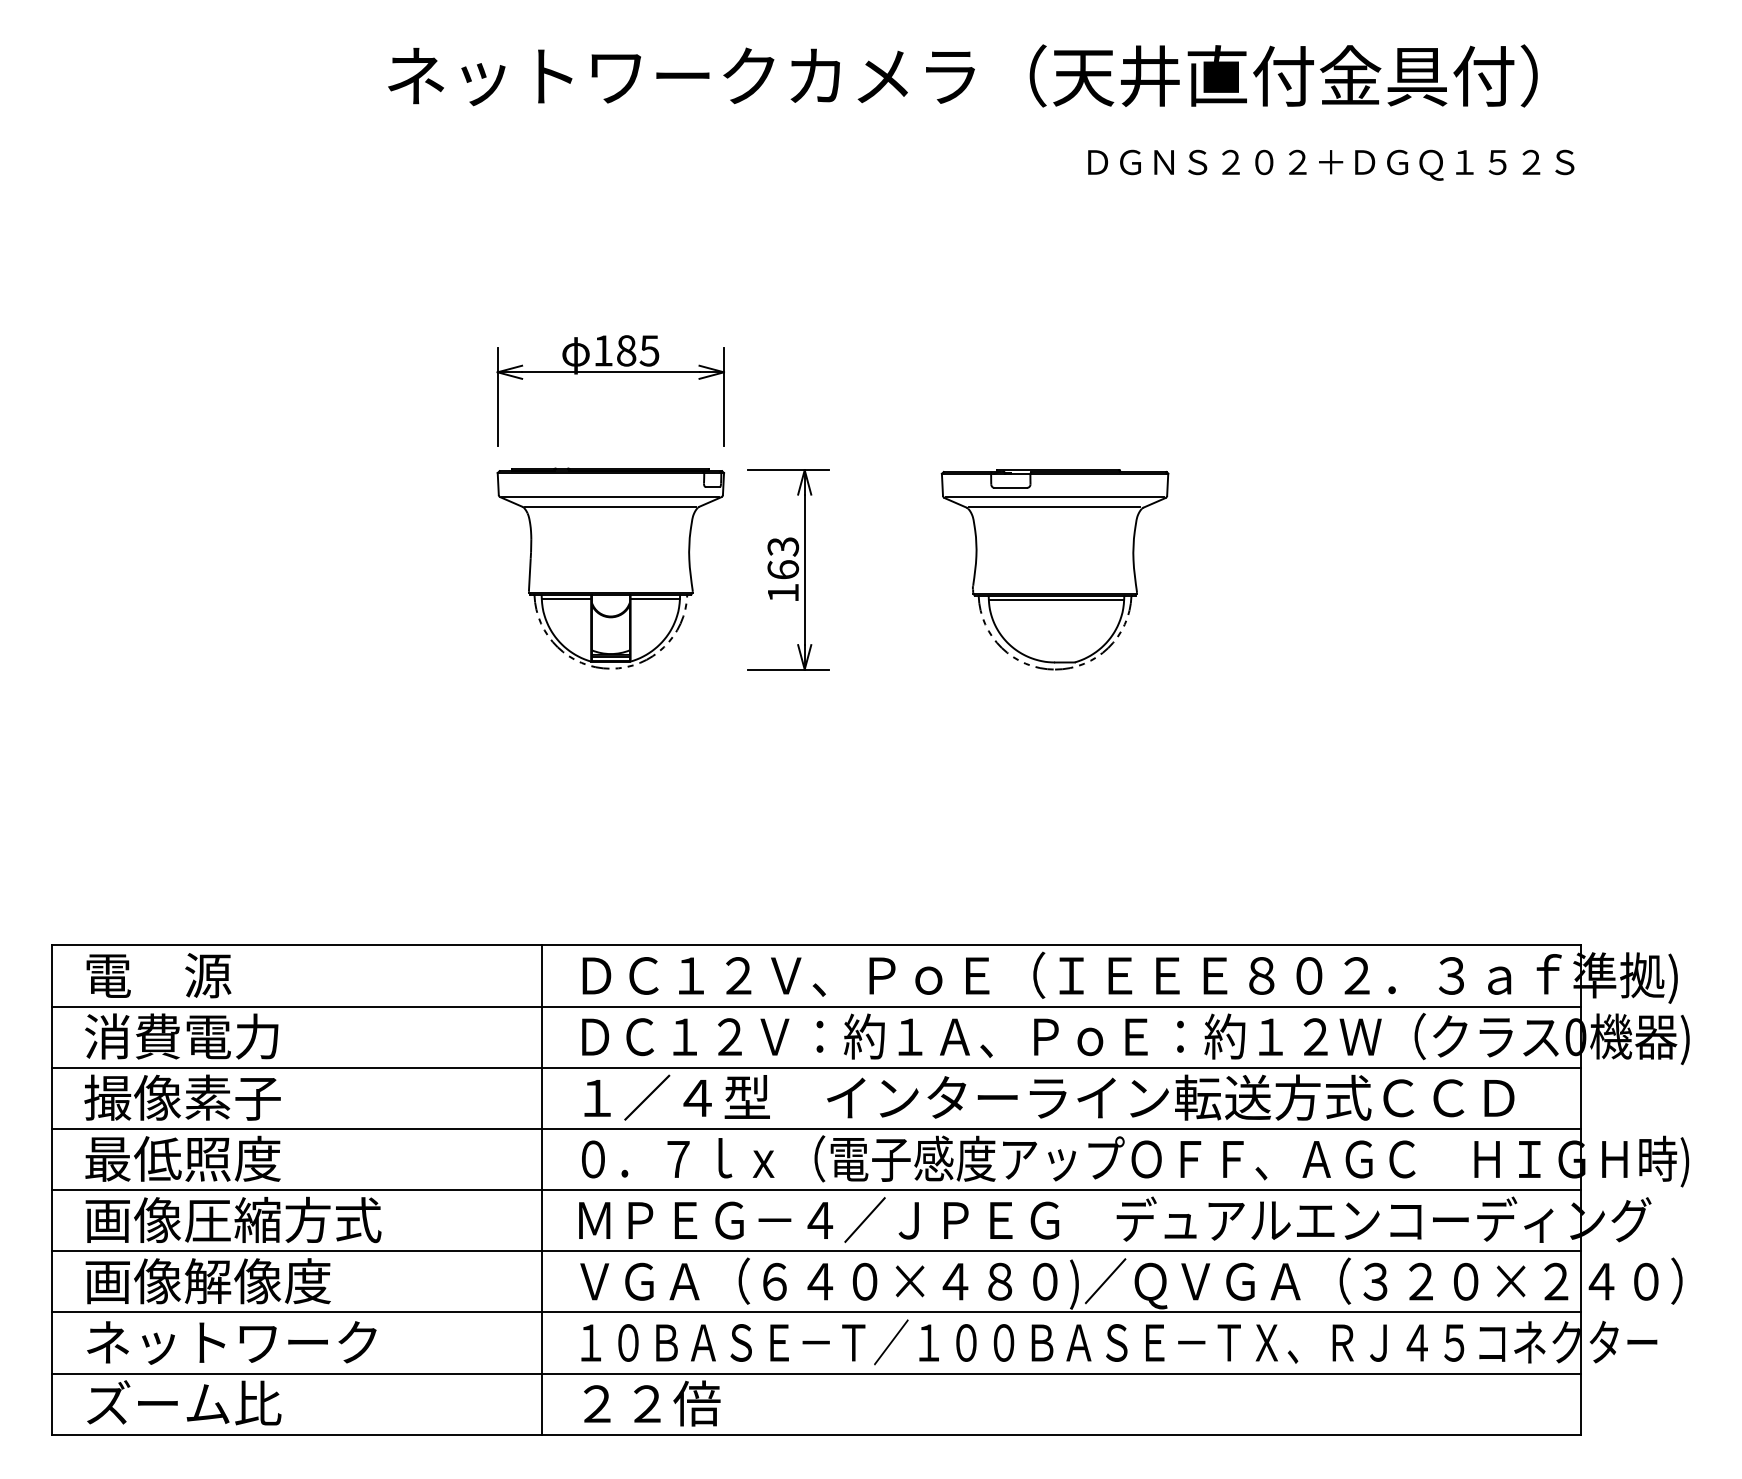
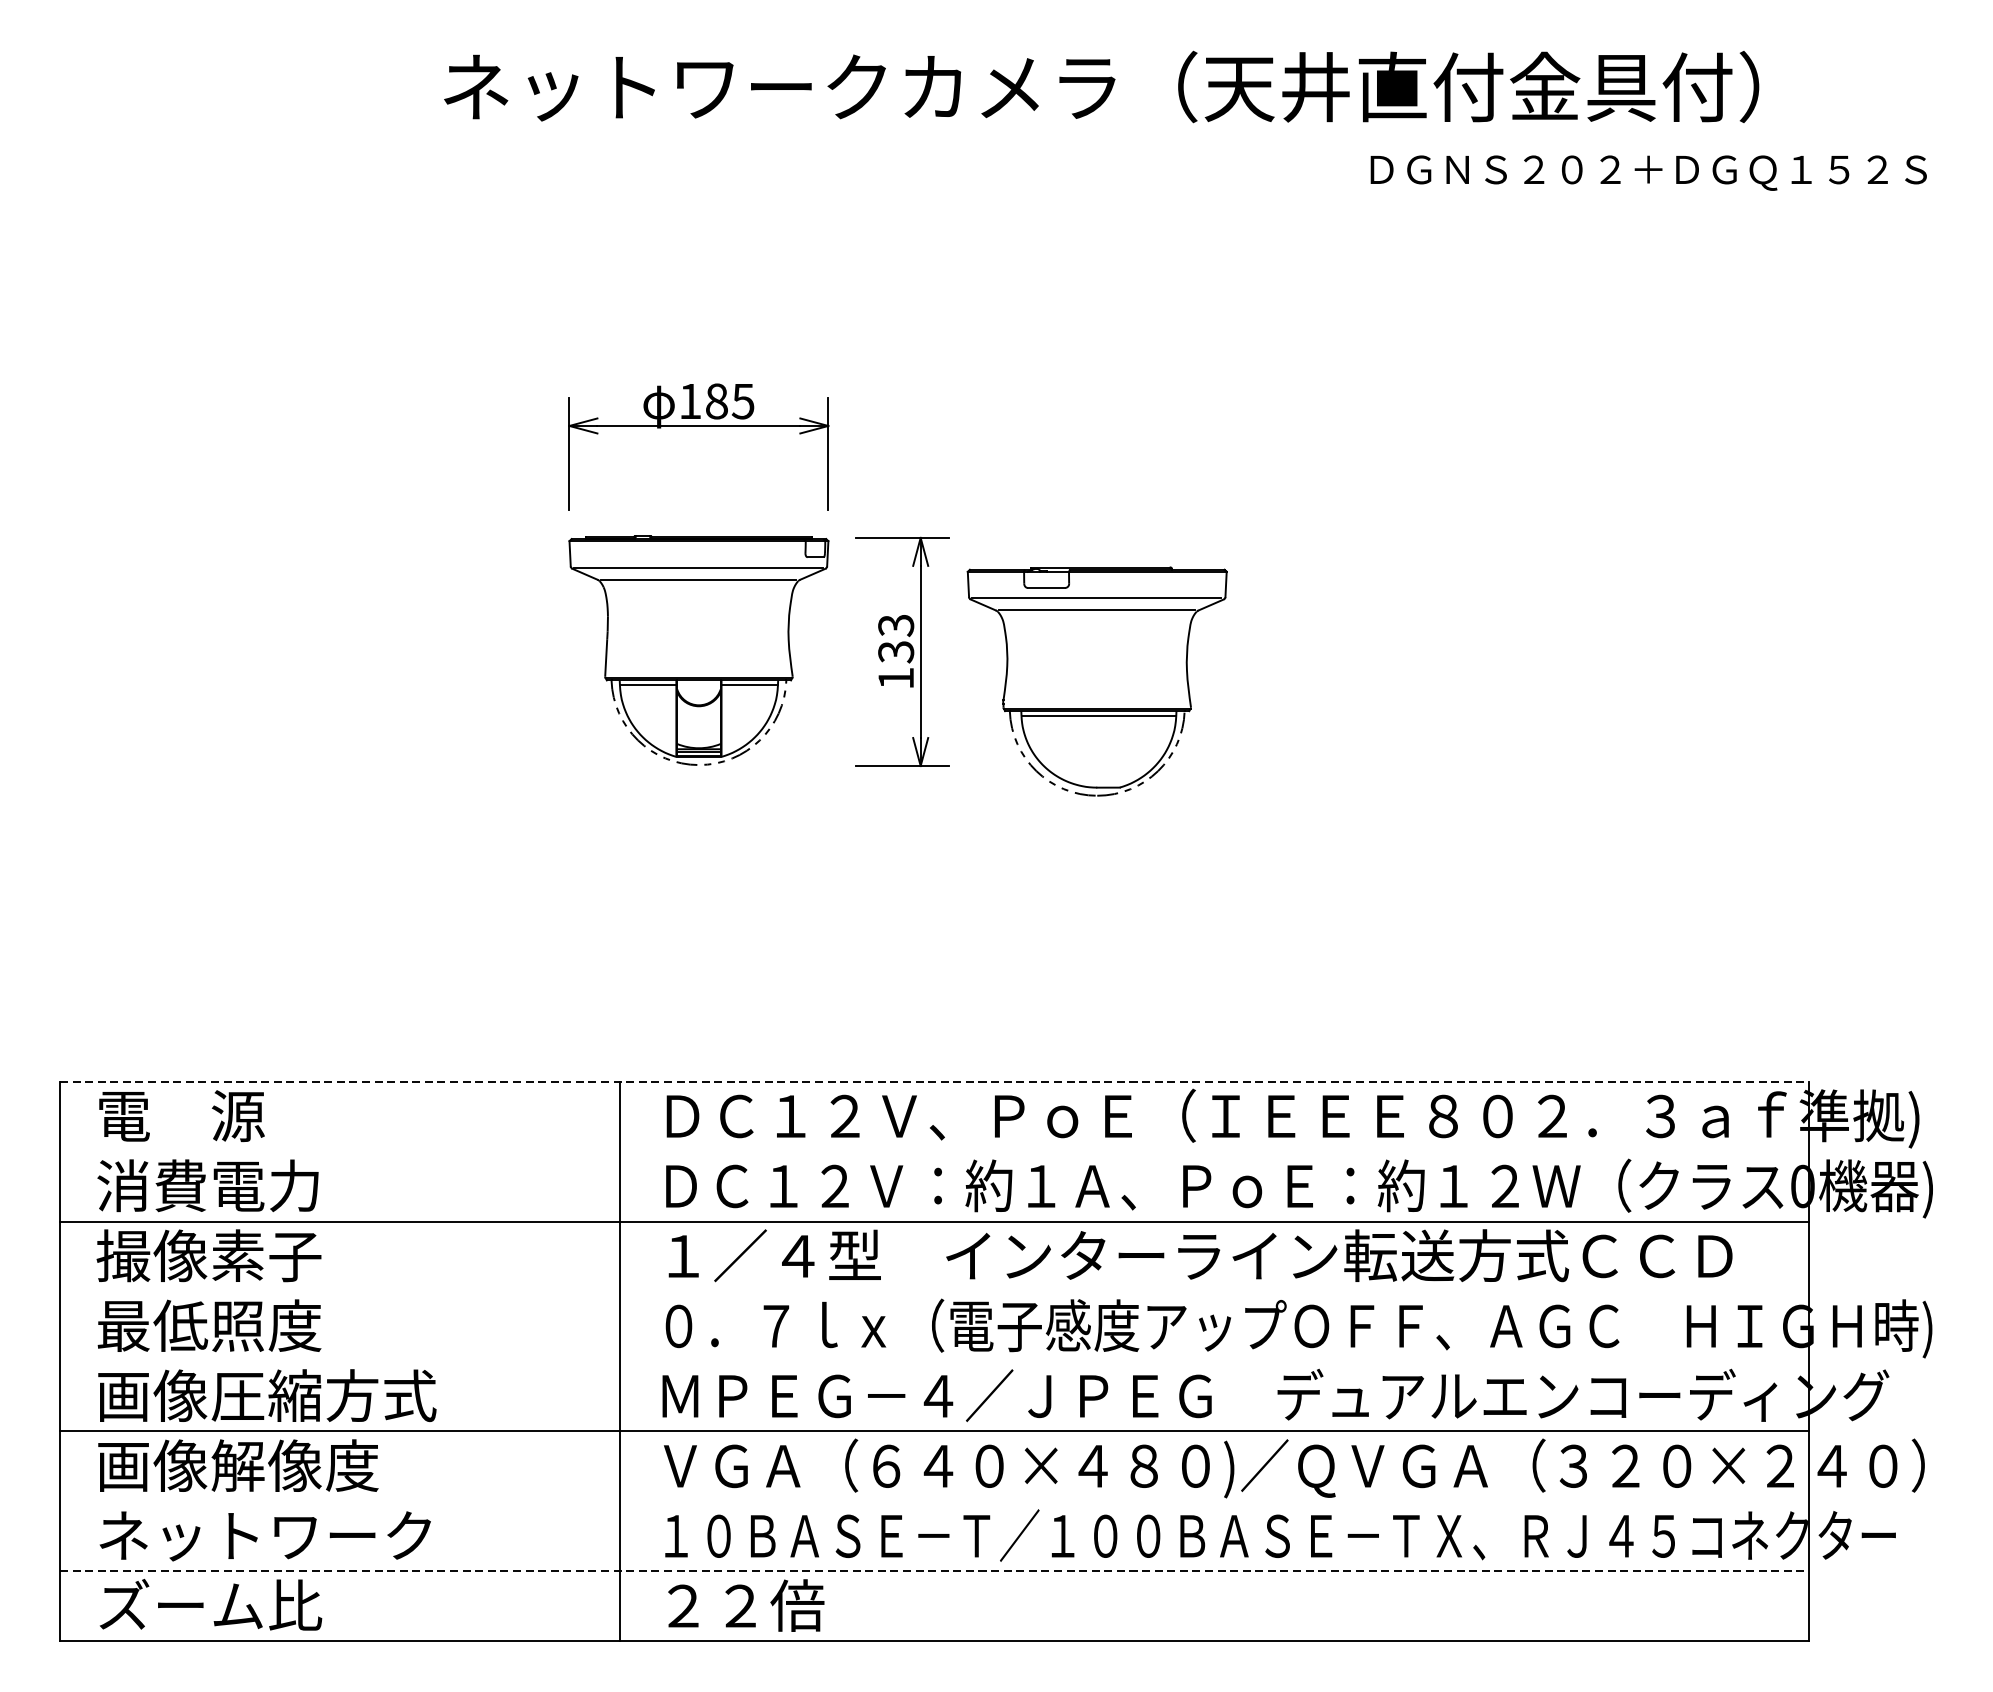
text: (1331, 164) -> (1649, 172), moved
text: (783, 569) -> (896, 651), 163 -> 133
part: (1054, 569) -> (1096, 681), moved
line: (816, 945) -> (934, 1081), solid -> dashed
line: (816, 1006) -> (934, 1151), removed
line: (816, 1128) -> (934, 1290), removed
line: (816, 1190) -> (934, 1361), removed
line: (816, 1312) -> (934, 1501), removed
line: (816, 1373) -> (934, 1571), solid -> dashed

